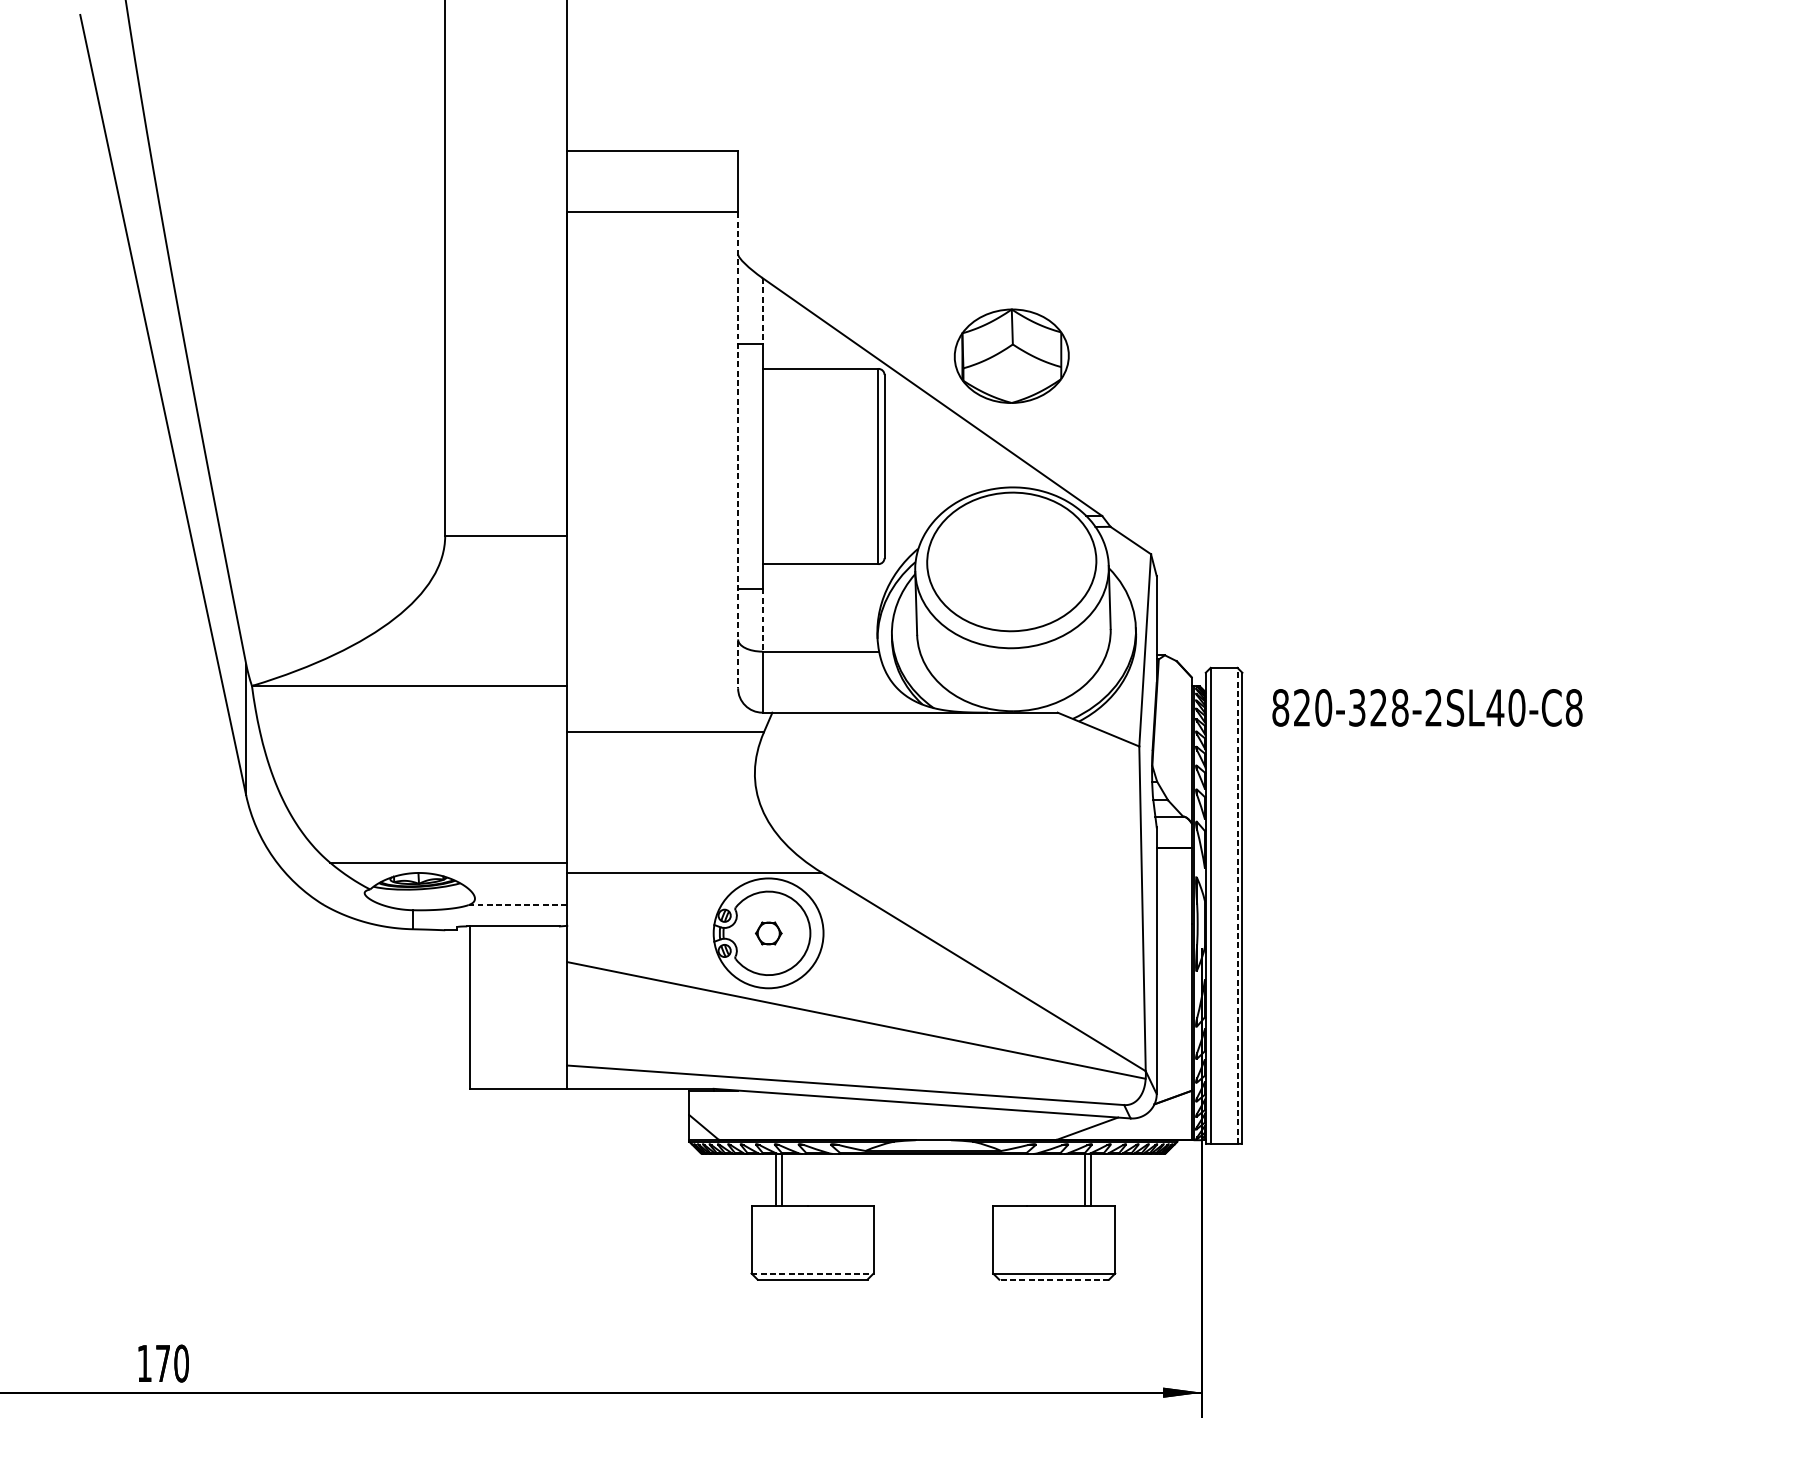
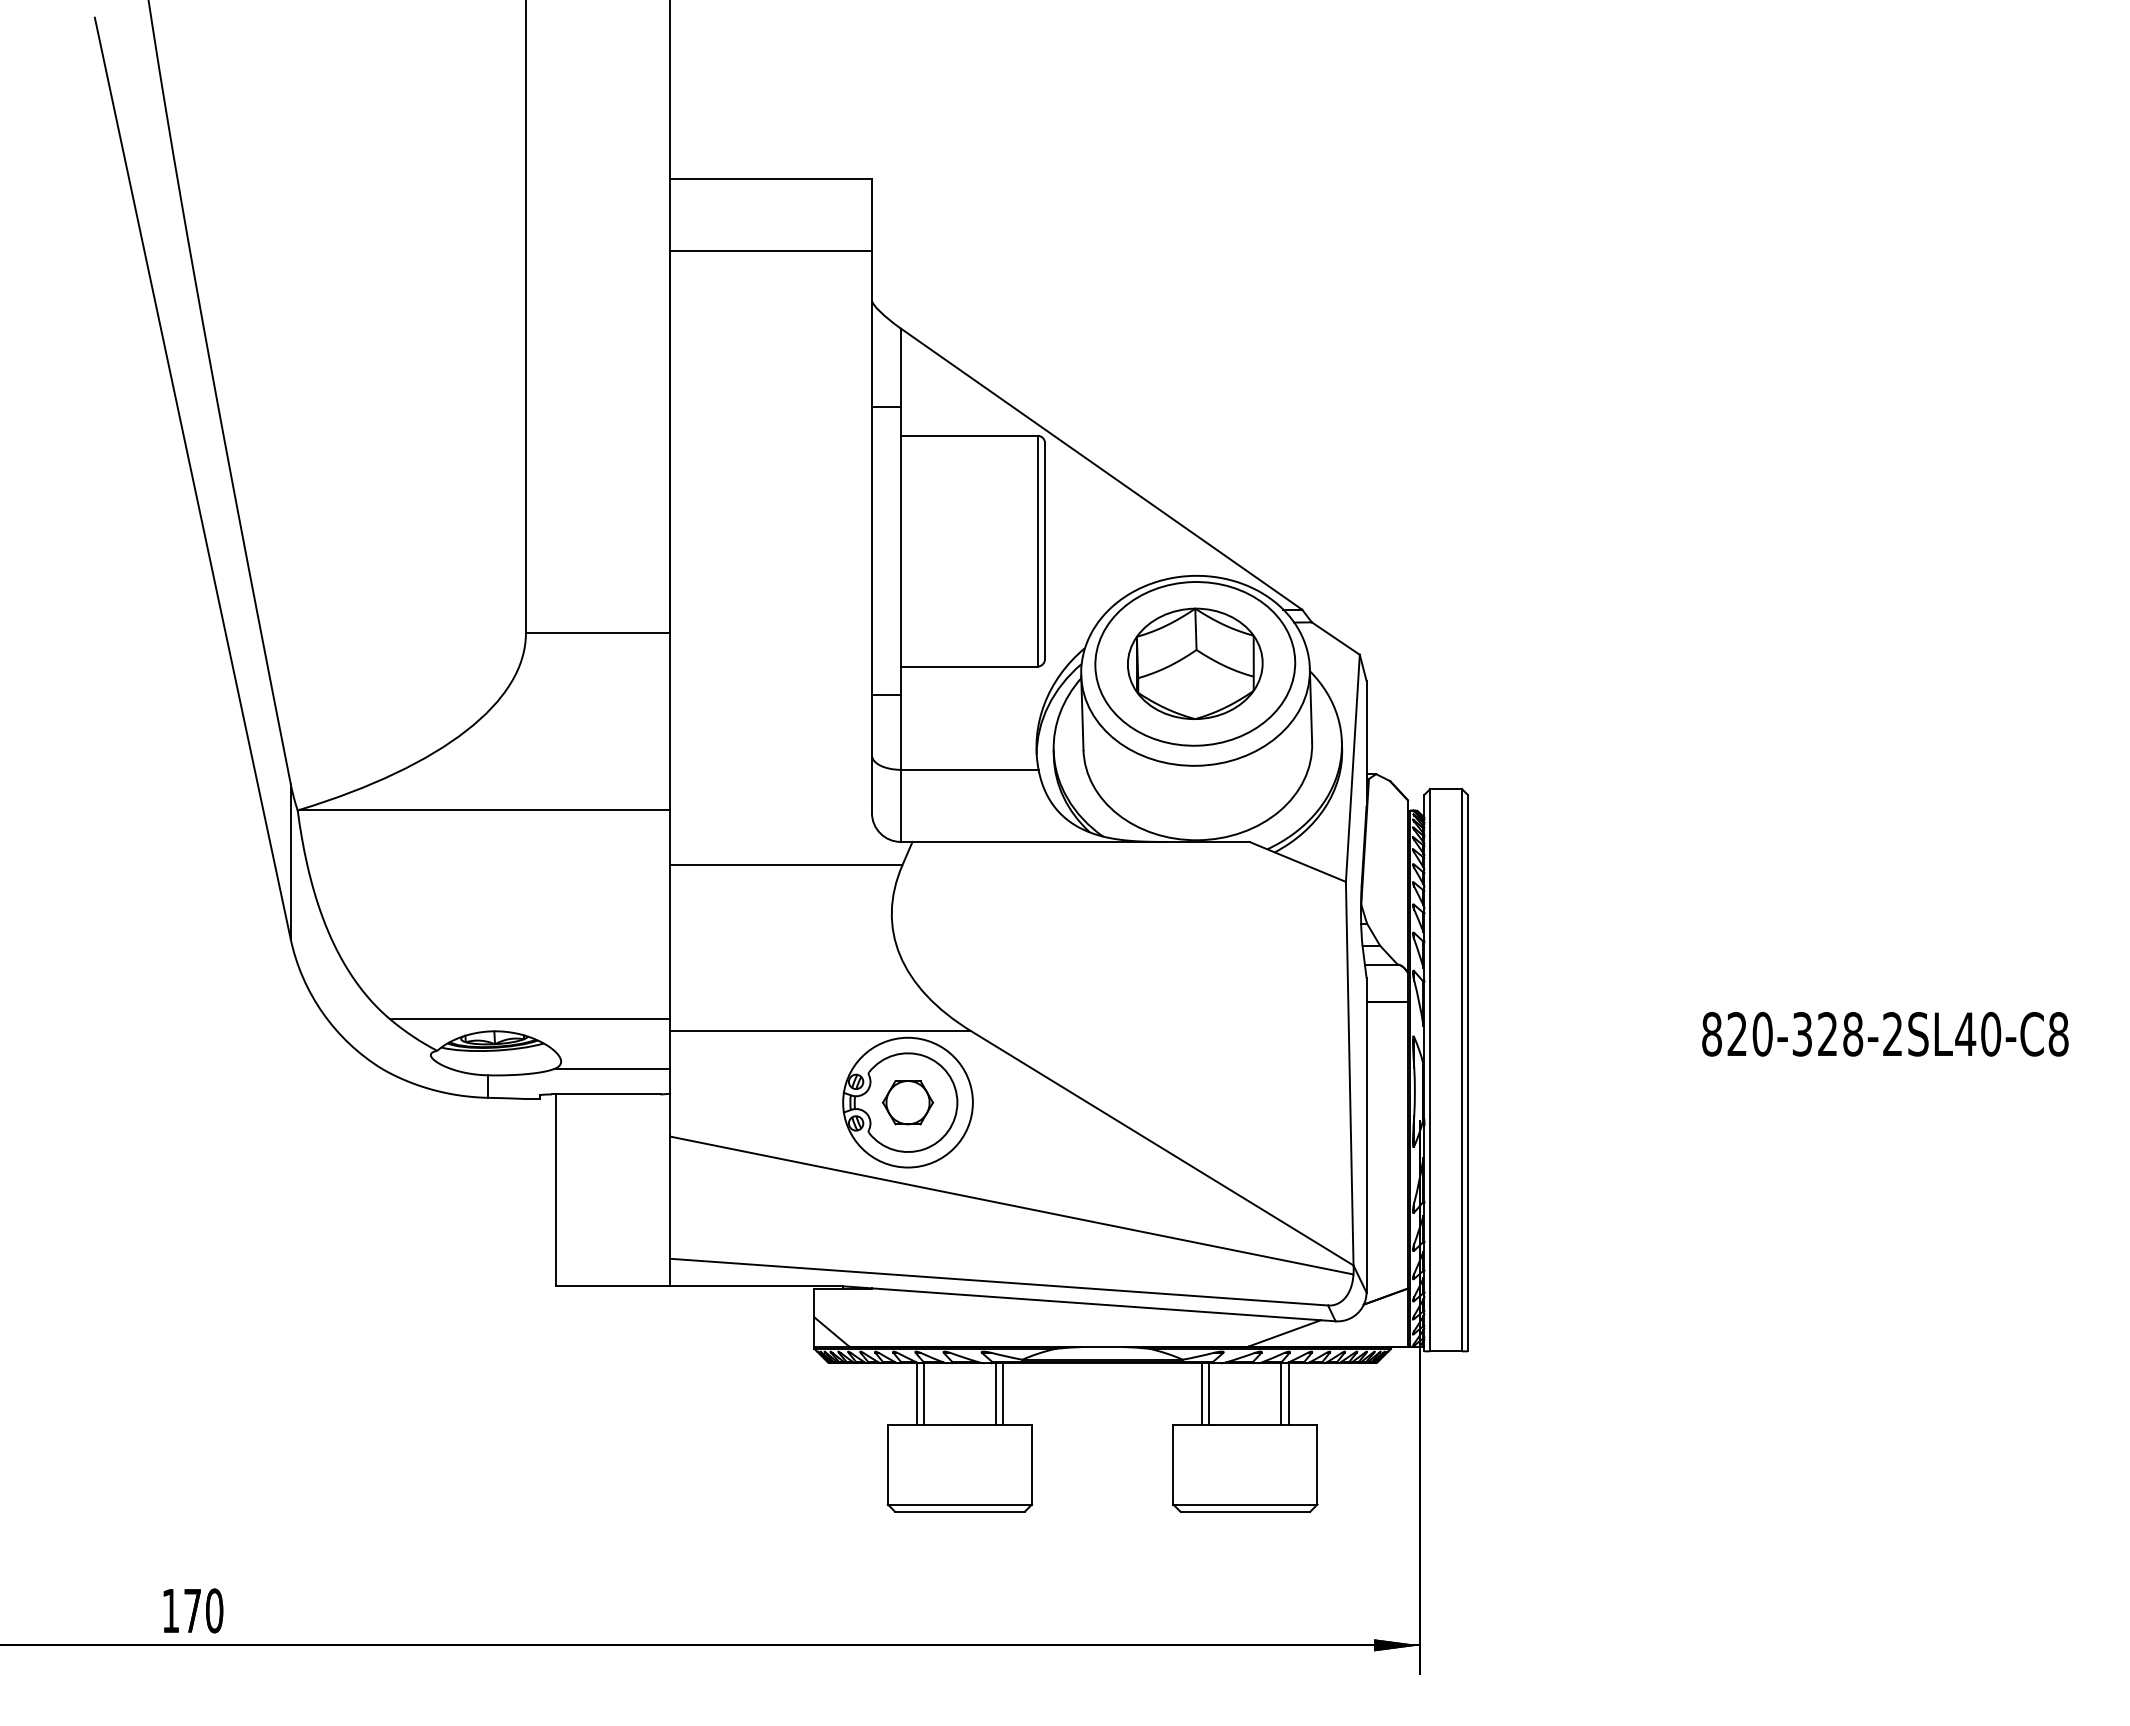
line: (762, 311) -> (900, 368), dashed -> solid
part: (1011, 355) -> (1195, 663), moved
line: (737, 450) -> (871, 532), dashed -> solid
line: (762, 620) -> (900, 733), dashed -> solid
text: (1427, 708) -> (1885, 1034), moved
line: (517, 905) -> (611, 1069), dashed -> solid
line: (1237, 905) -> (1461, 1069), dashed -> solid
part: (769, 933) -> (908, 1102), size x1.67
line: (842, 1180) -> (995, 1394), added
line: (849, 1180) -> (1003, 1394), added
line: (1017, 1180) -> (1202, 1394), added
line: (1023, 1180) -> (1209, 1394), added
line: (813, 1273) -> (960, 1504), dashed -> solid
line: (1054, 1279) -> (1245, 1511), dashed -> solid

